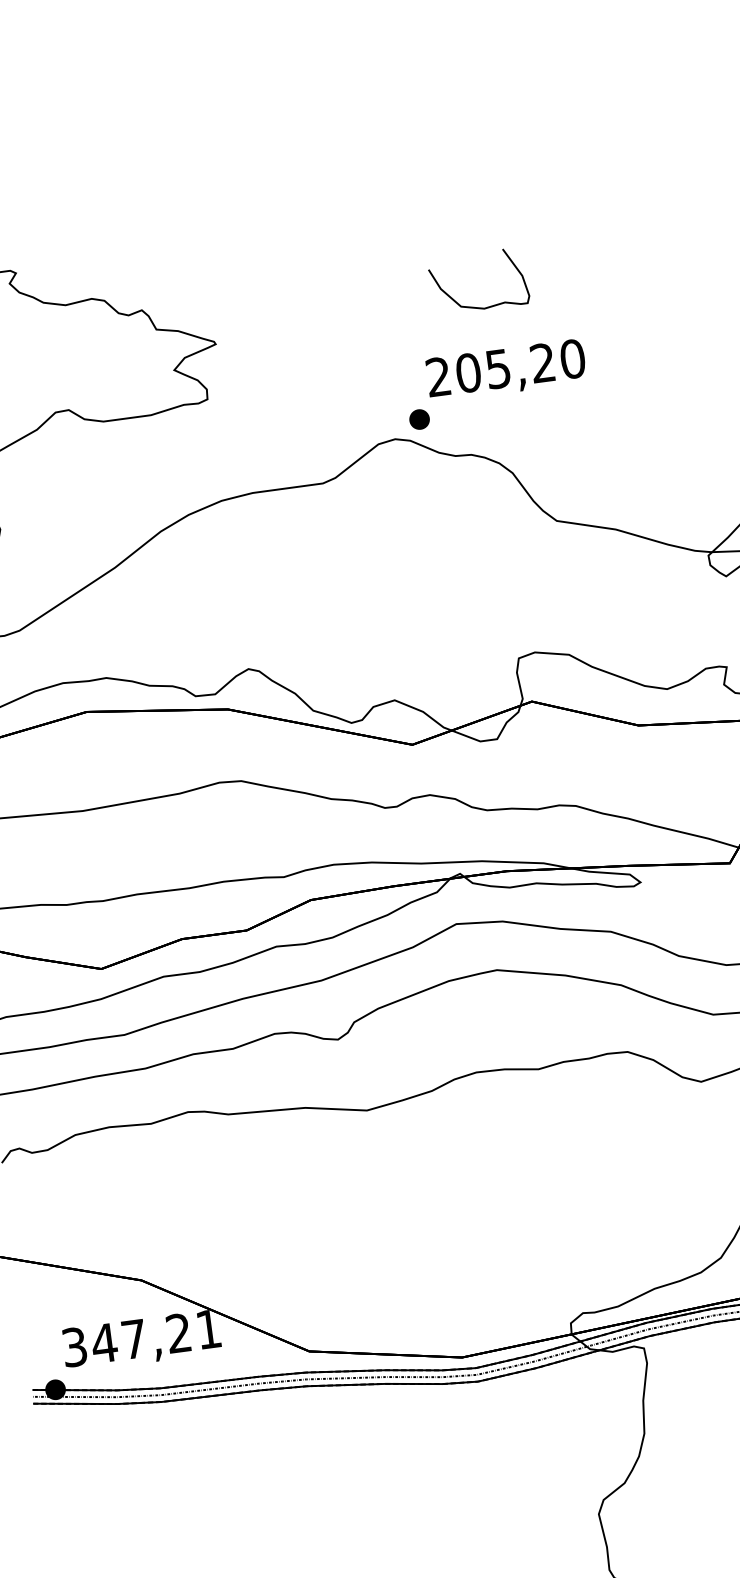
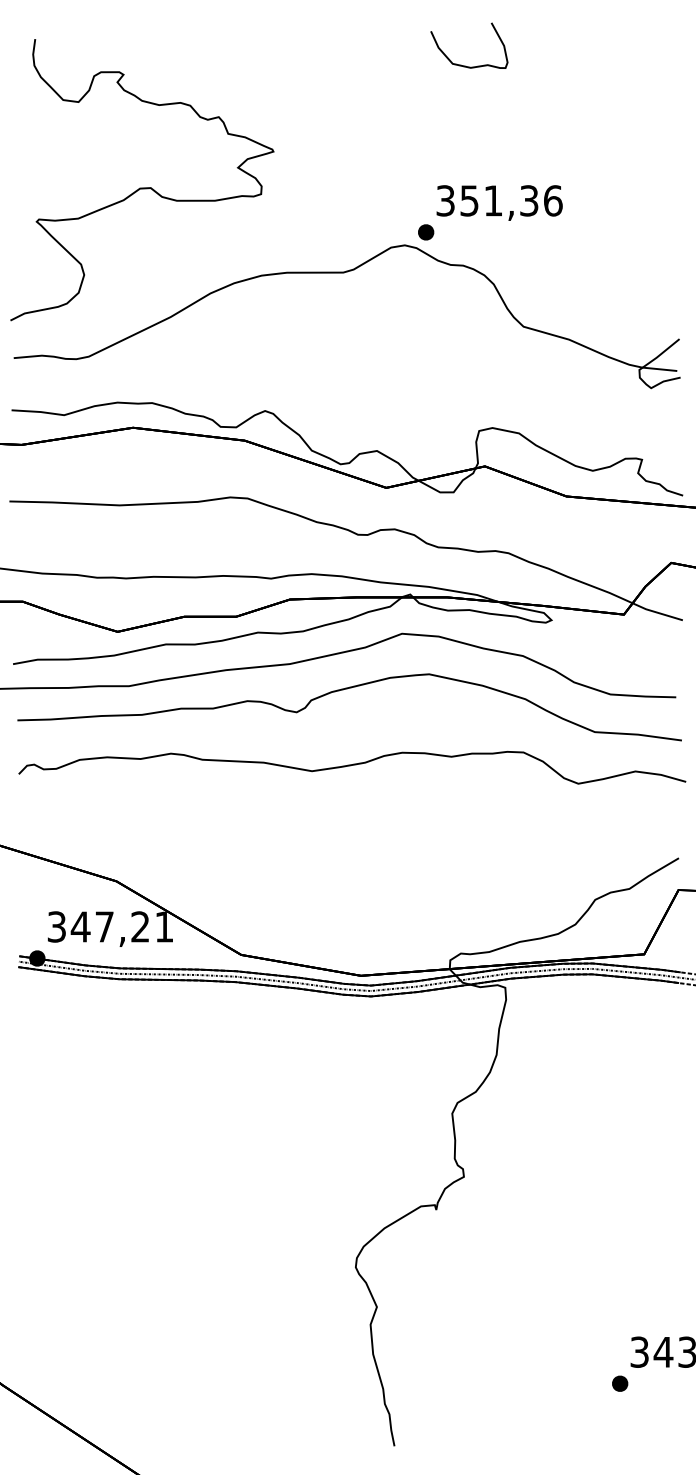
curve: (477, 306) -> (465, 65), moved
text: (505, 367) -> (499, 200), 205,20 -> 351,36

